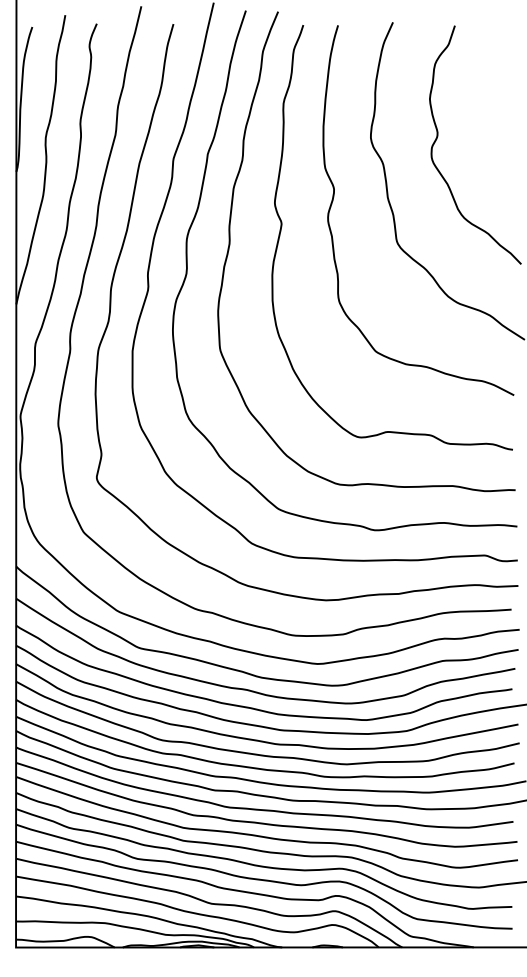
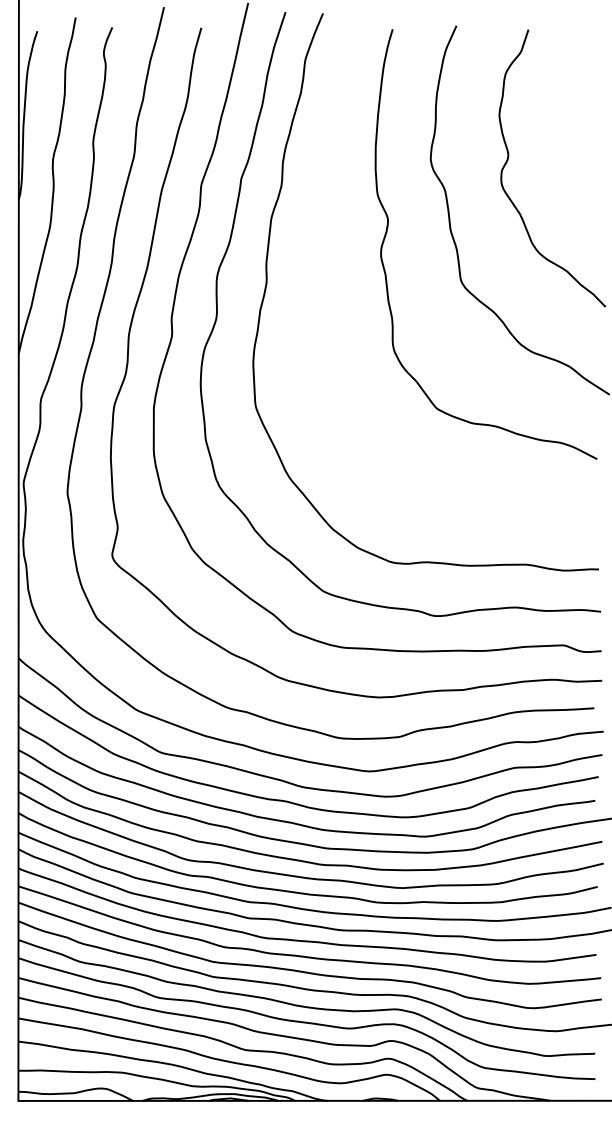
curve: (282, 228) -> (327, 265), removed

